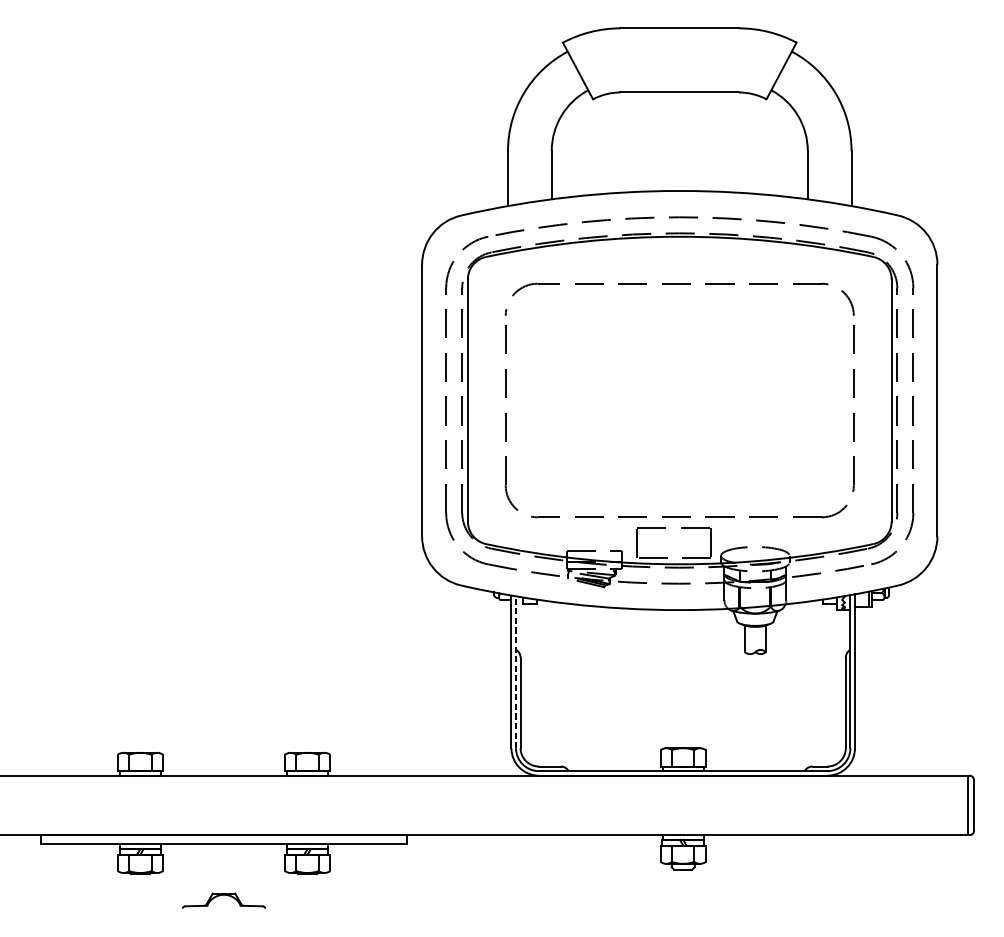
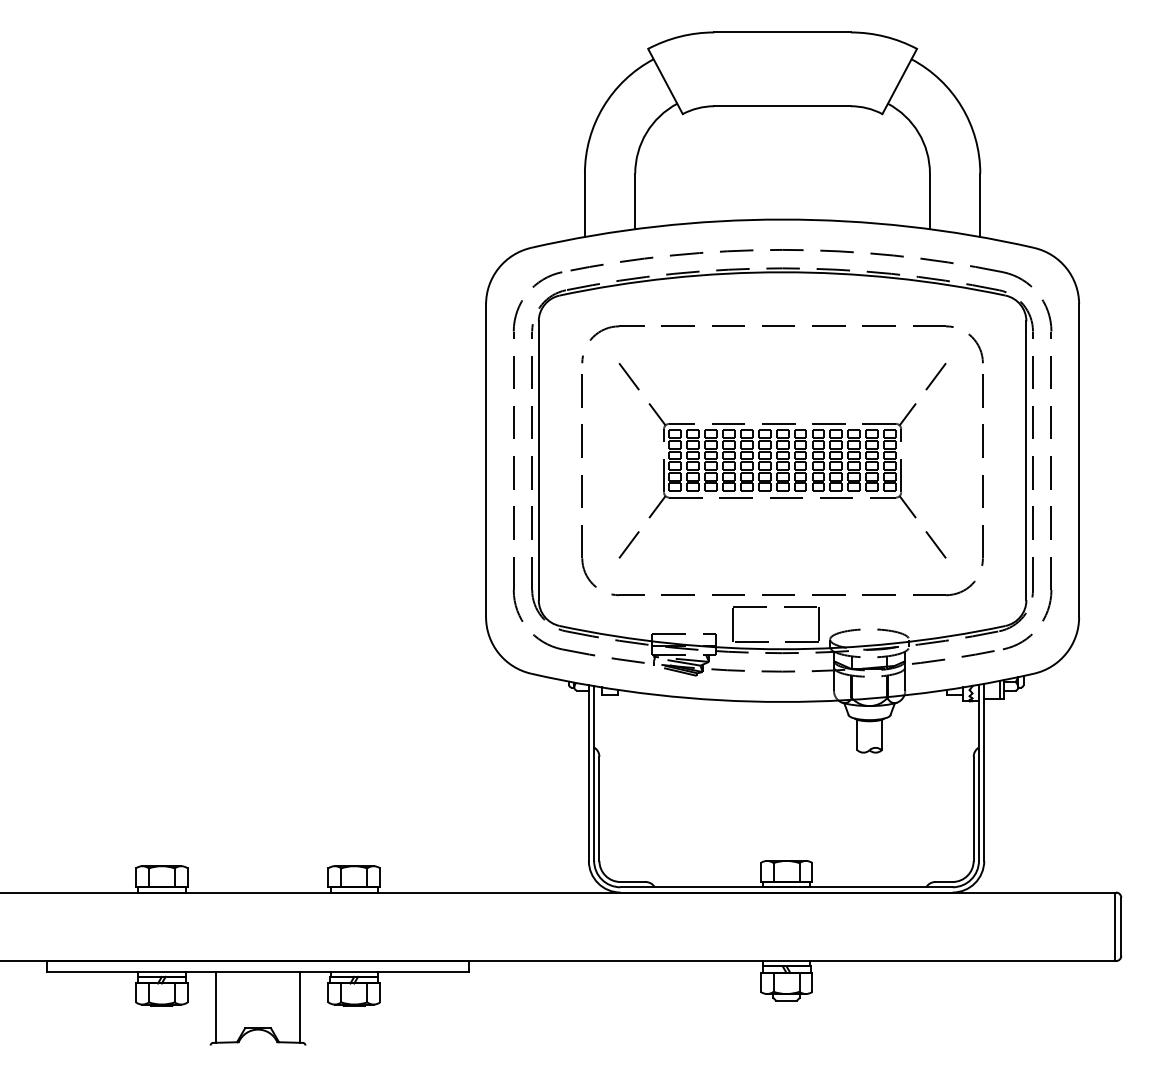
part: (679, 400) -> (782, 460), added
line: (516, 672) -> (594, 773), dashed -> solid
line: (187, 874) -> (215, 1006), added
line: (260, 874) -> (300, 1006), added

